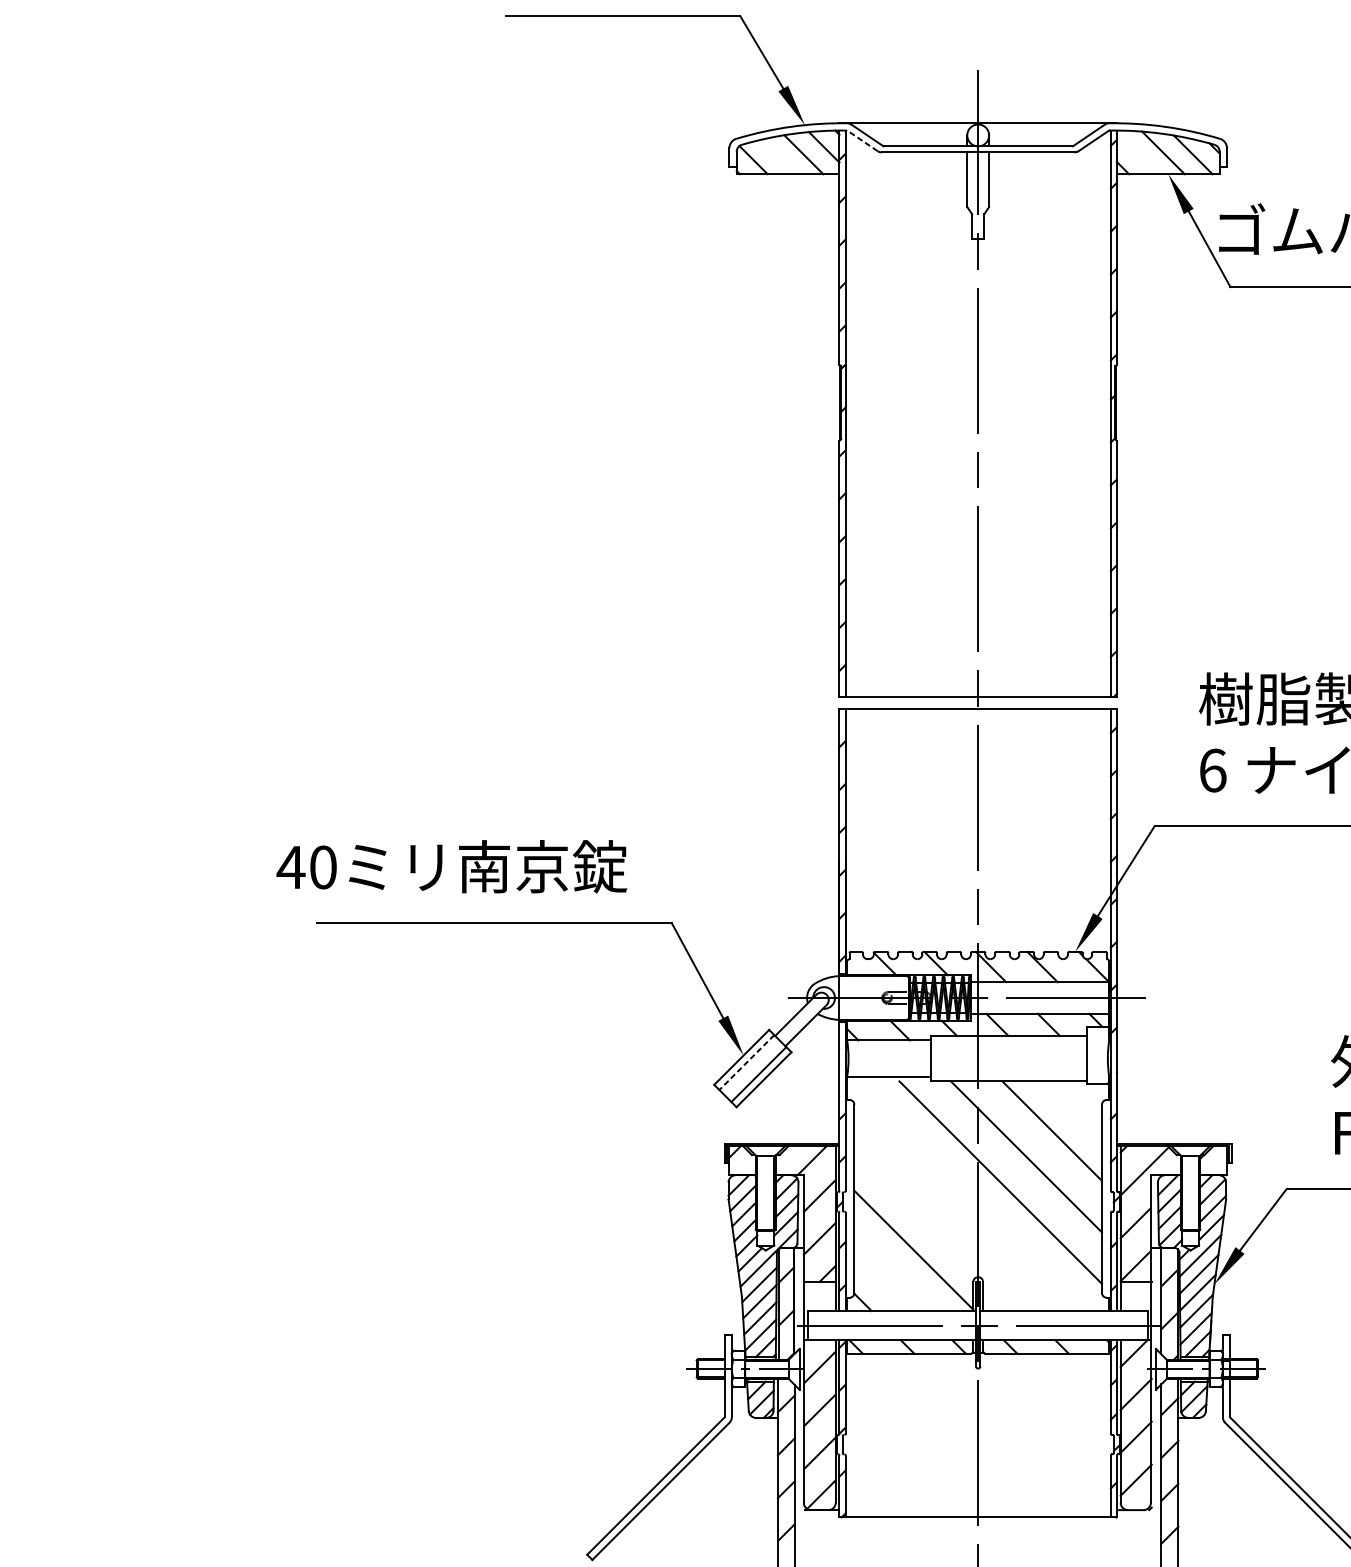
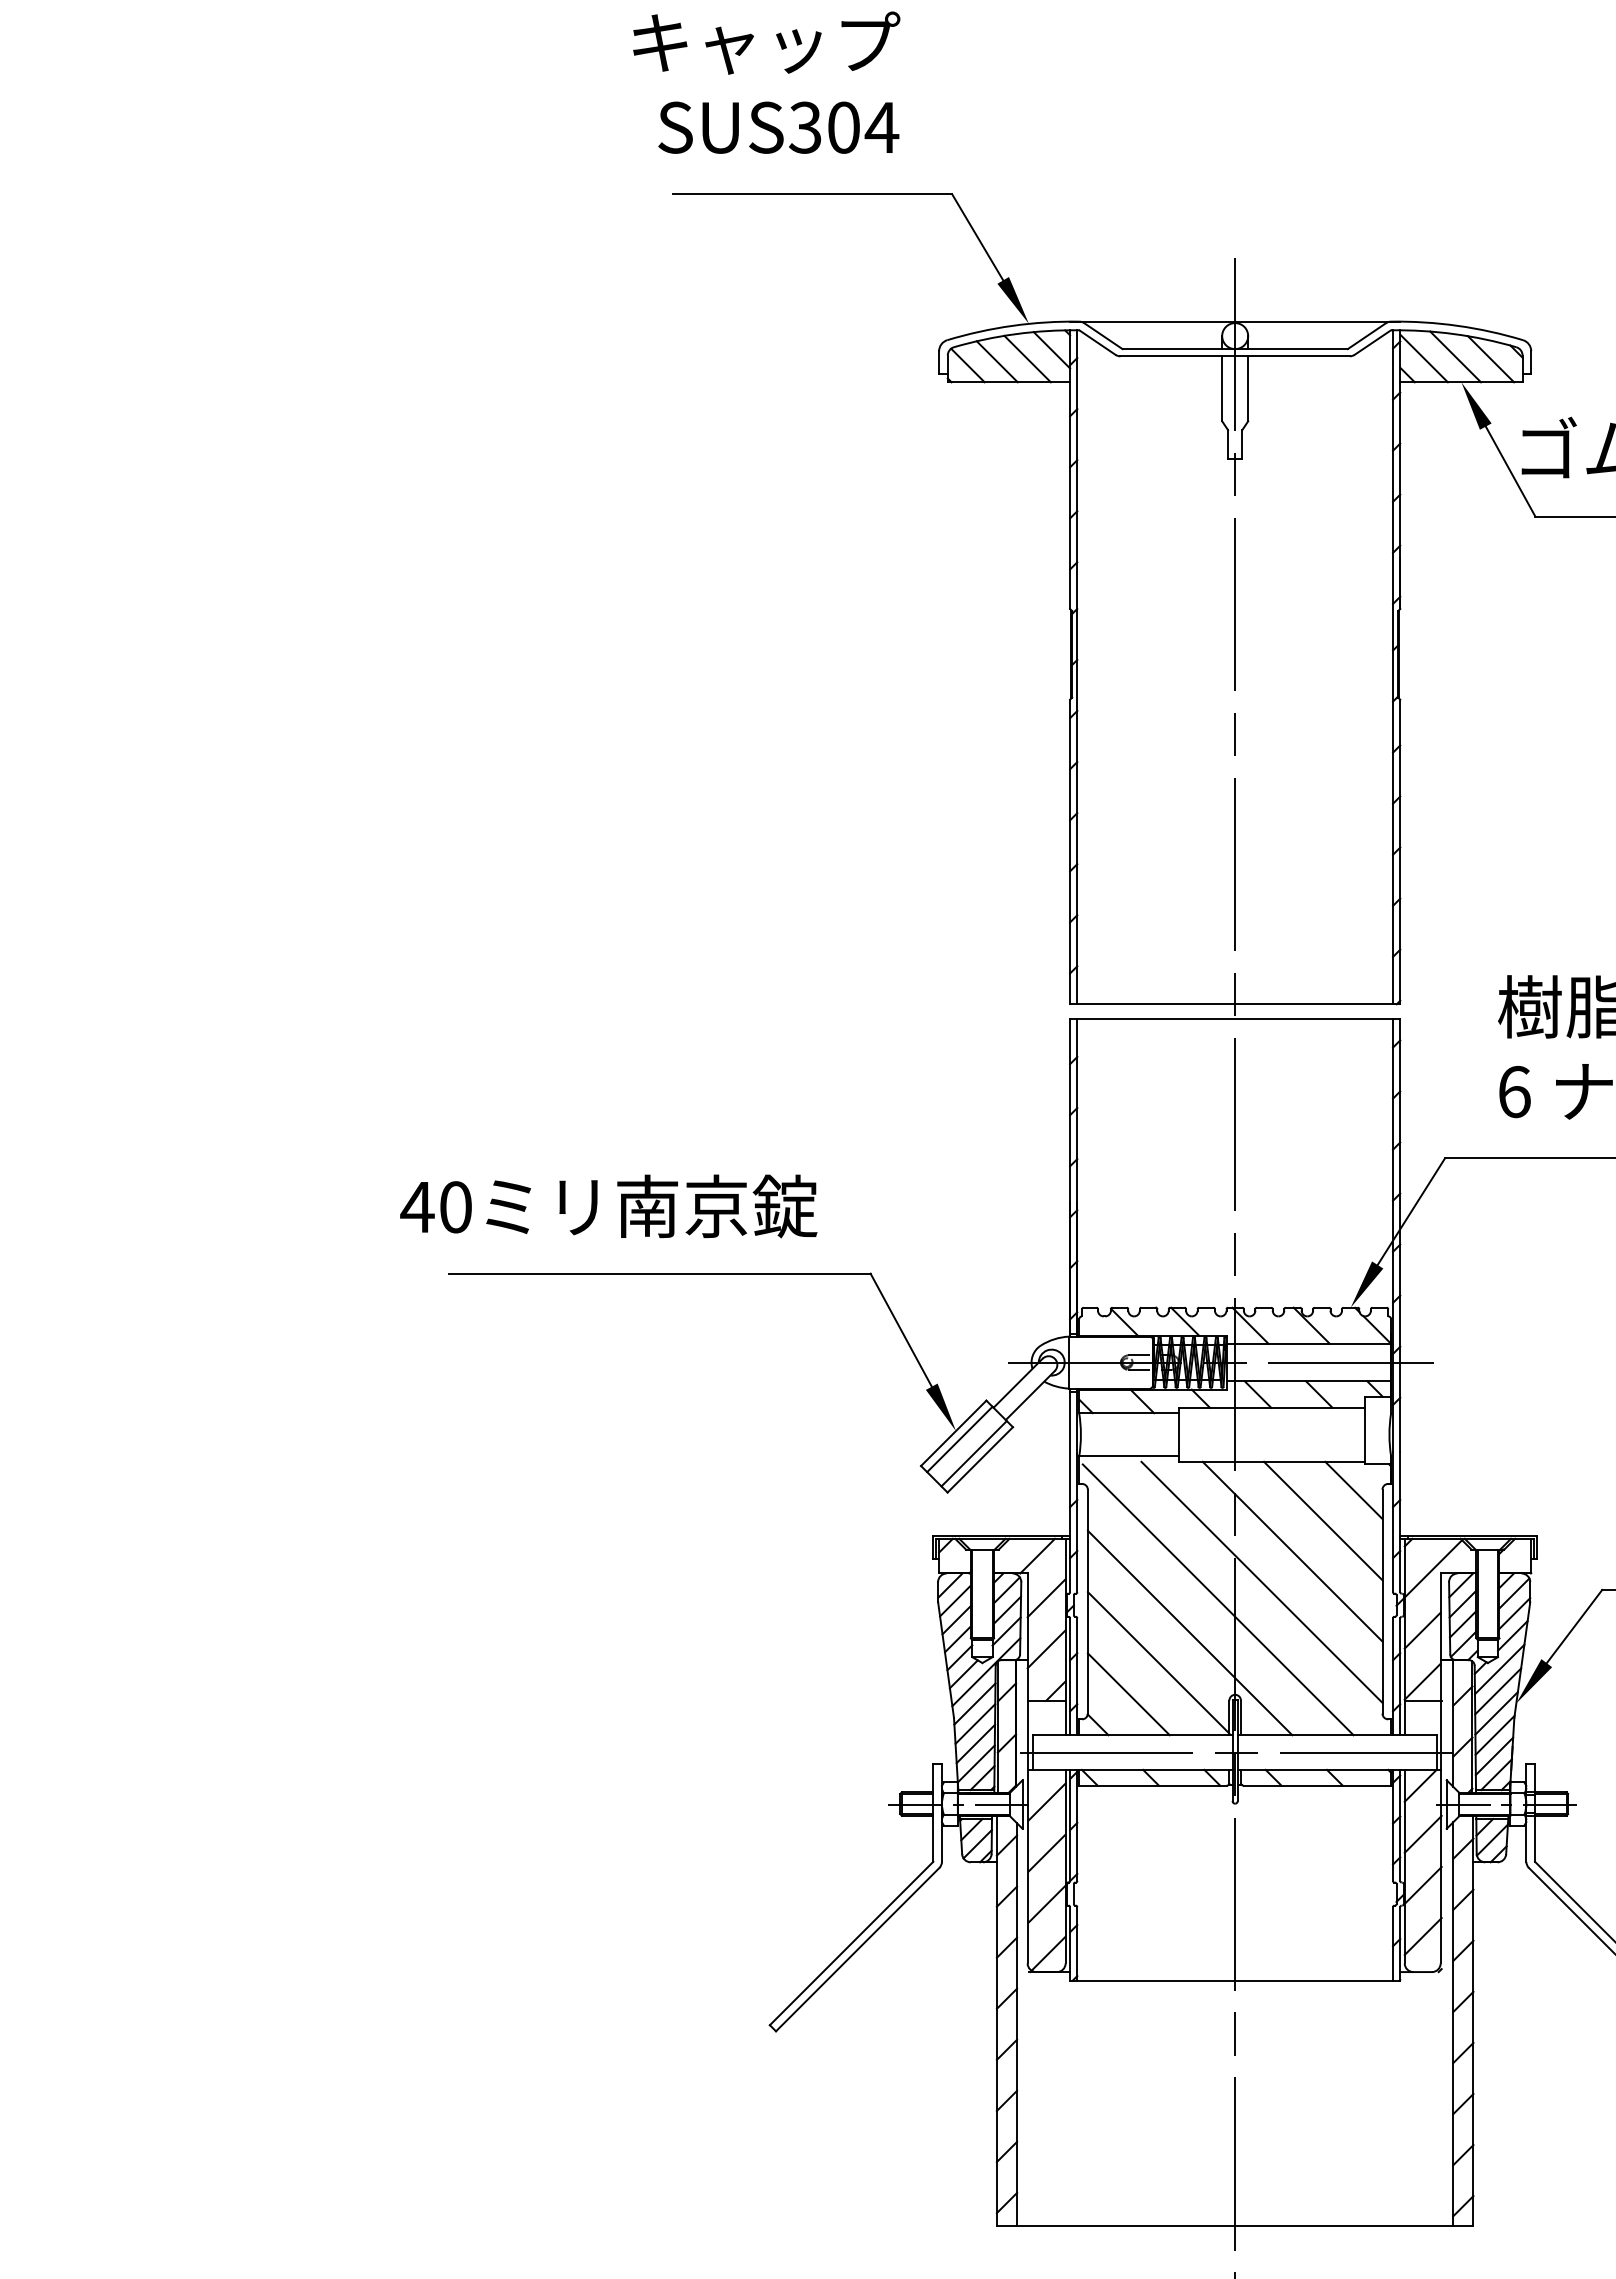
line: (862, 140) -> (1097, 342), dashed -> solid
line: (1136, 154) -> (1423, 358), added
line: (777, 156) -> (996, 361), added
line: (746, 1062) -> (959, 1439), dashed -> solid
line: (1077, 1105) -> (1353, 1490), added
line: (963, 1197) -> (1217, 1599), added
line: (939, 1224) -> (1189, 1632), added
line: (888, 1276) -> (1128, 1694), added

